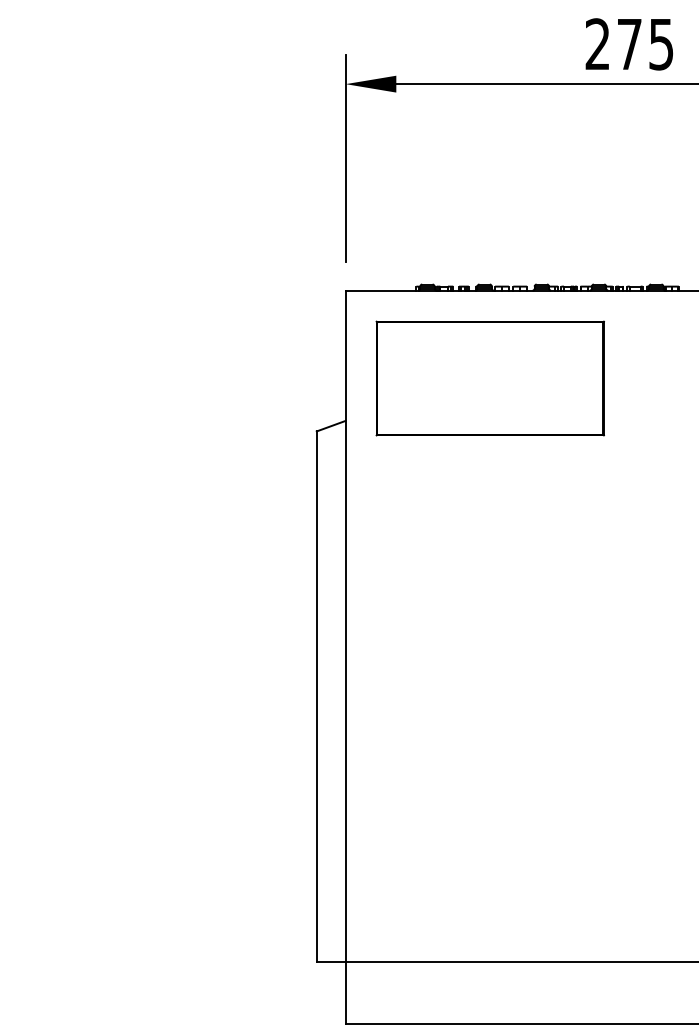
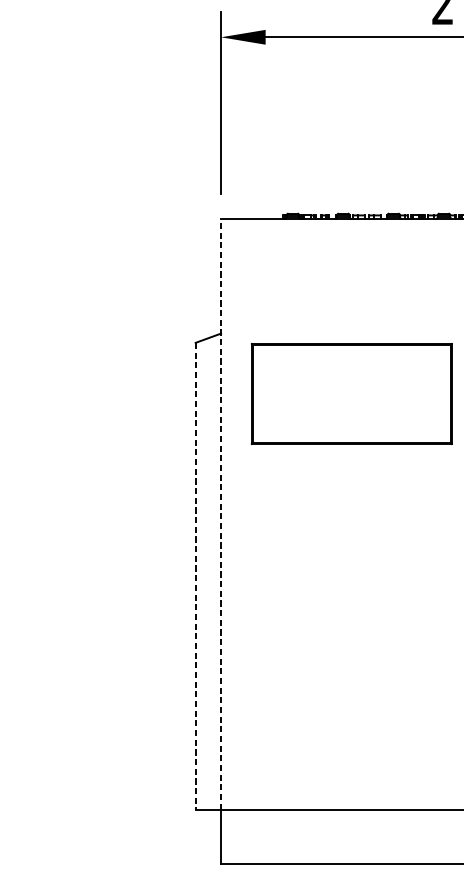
part: (489, 378) -> (351, 393), moved
line: (345, 626) -> (220, 514), solid -> dashed
line: (316, 697) -> (195, 576), solid -> dashed

